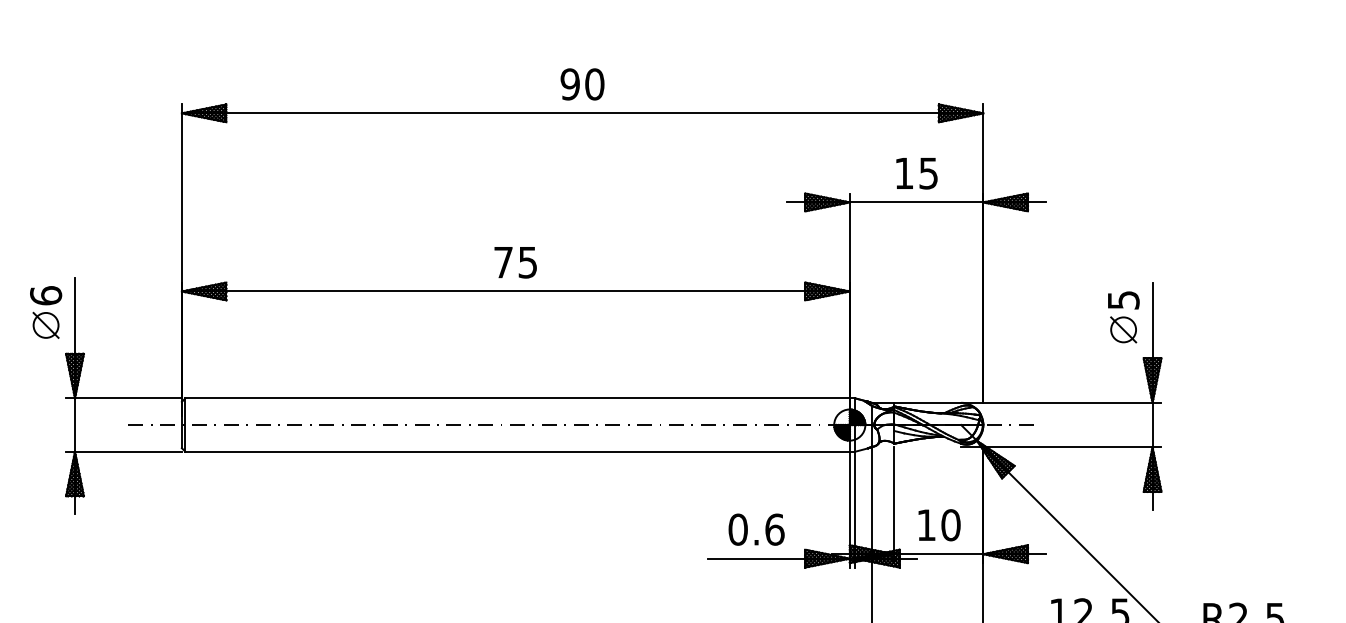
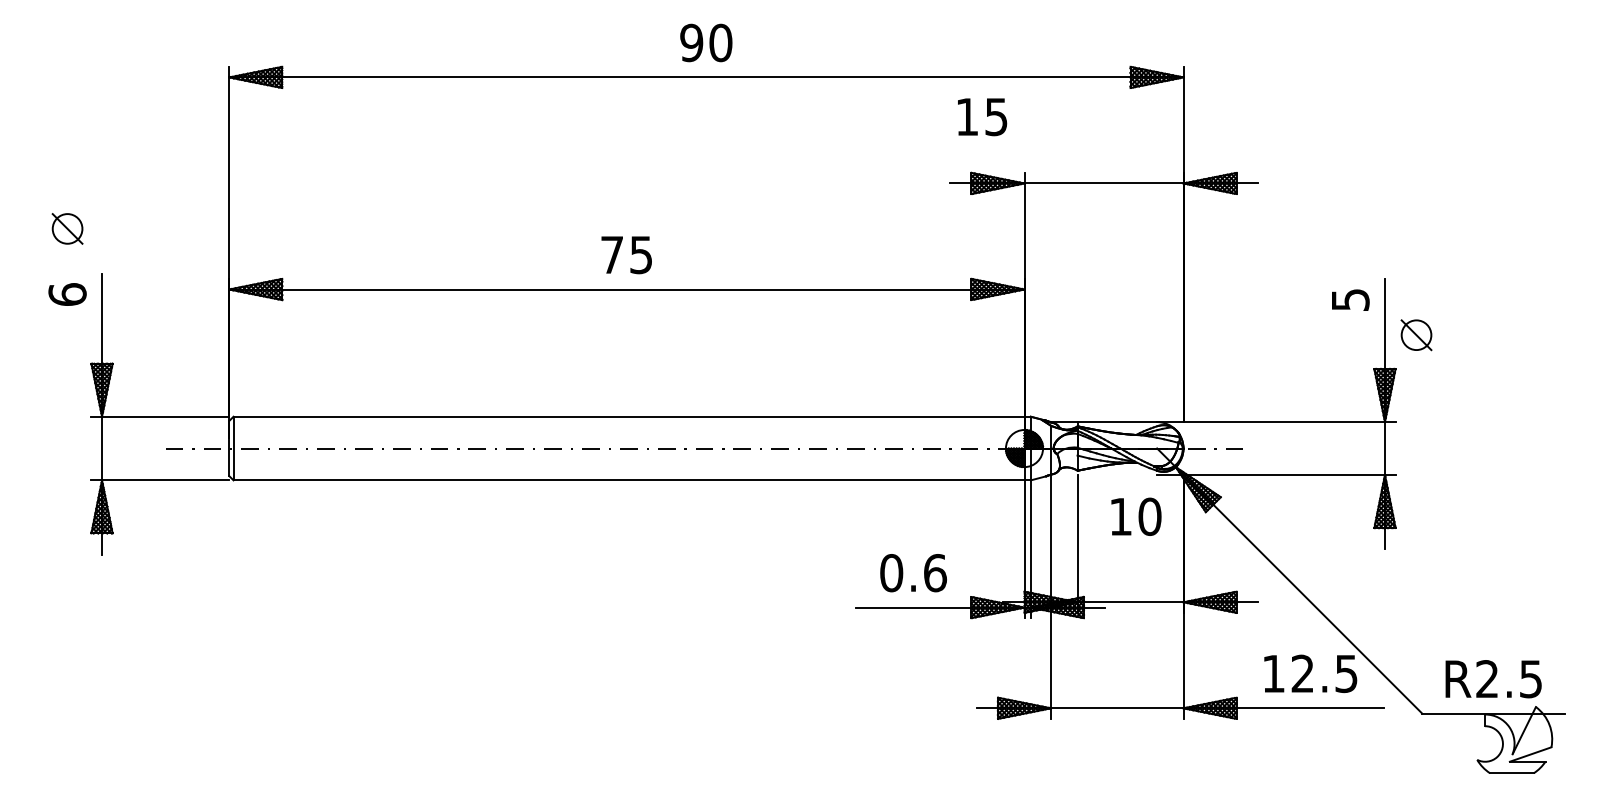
text: (916, 173) -> (982, 117), moved
part: (46, 325) -> (67, 228), moved
part: (1123, 330) -> (1416, 335), moved
text: (939, 524) -> (1136, 516), moved

